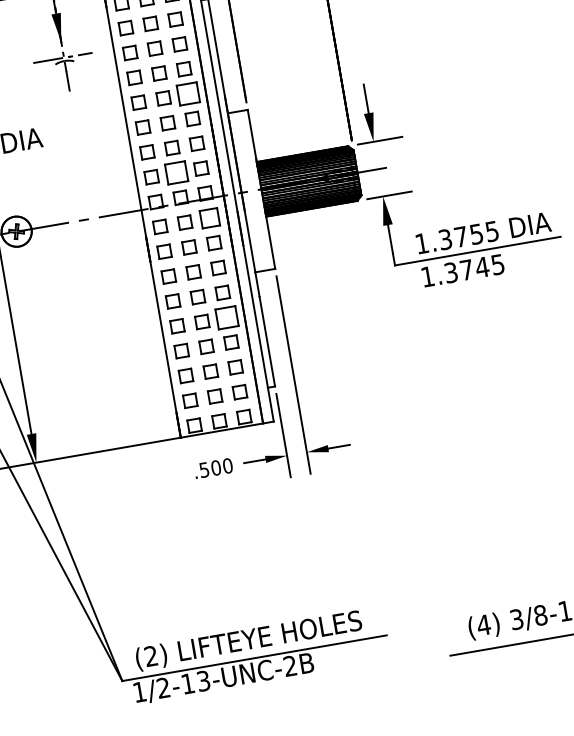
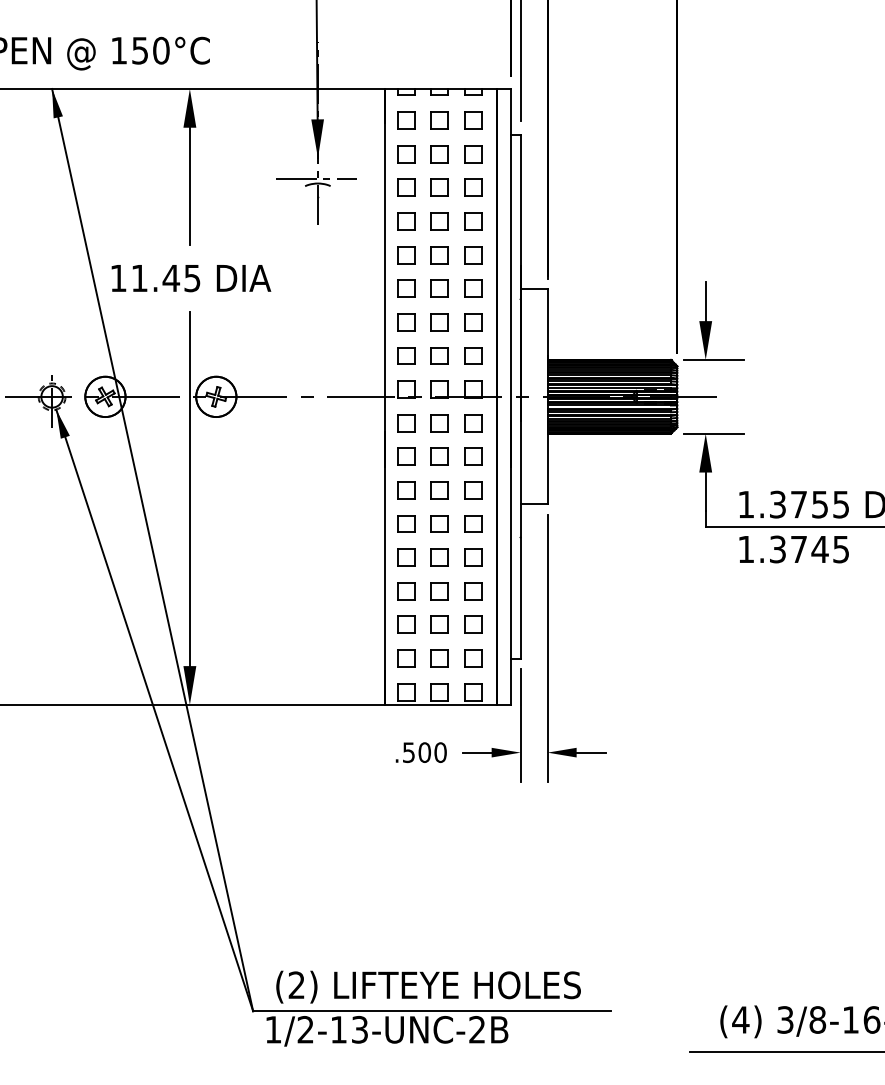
part: (188, 94) -> (473, 255), size x0.62
part: (176, 172) -> (439, 355), size x0.62
part: (210, 218) -> (473, 423), size x0.71
part: (227, 317) -> (473, 557), size x0.62

